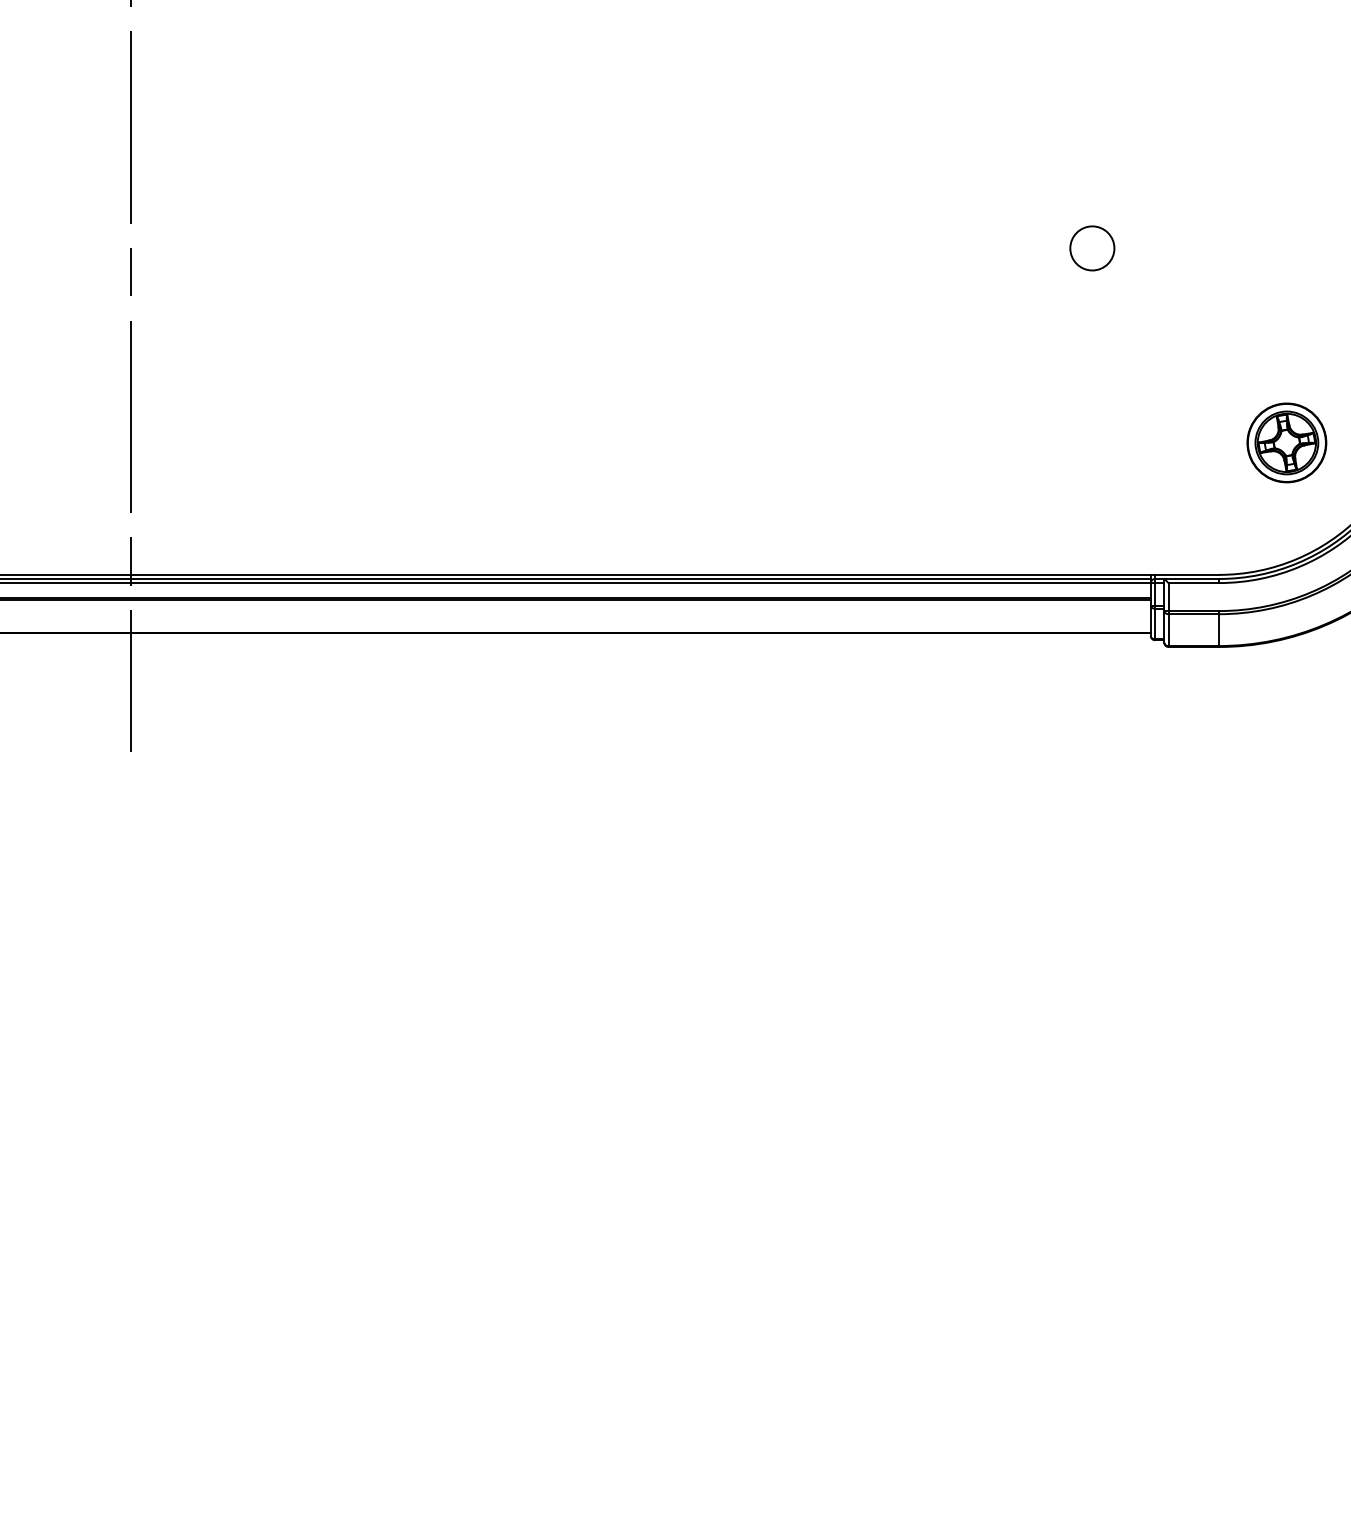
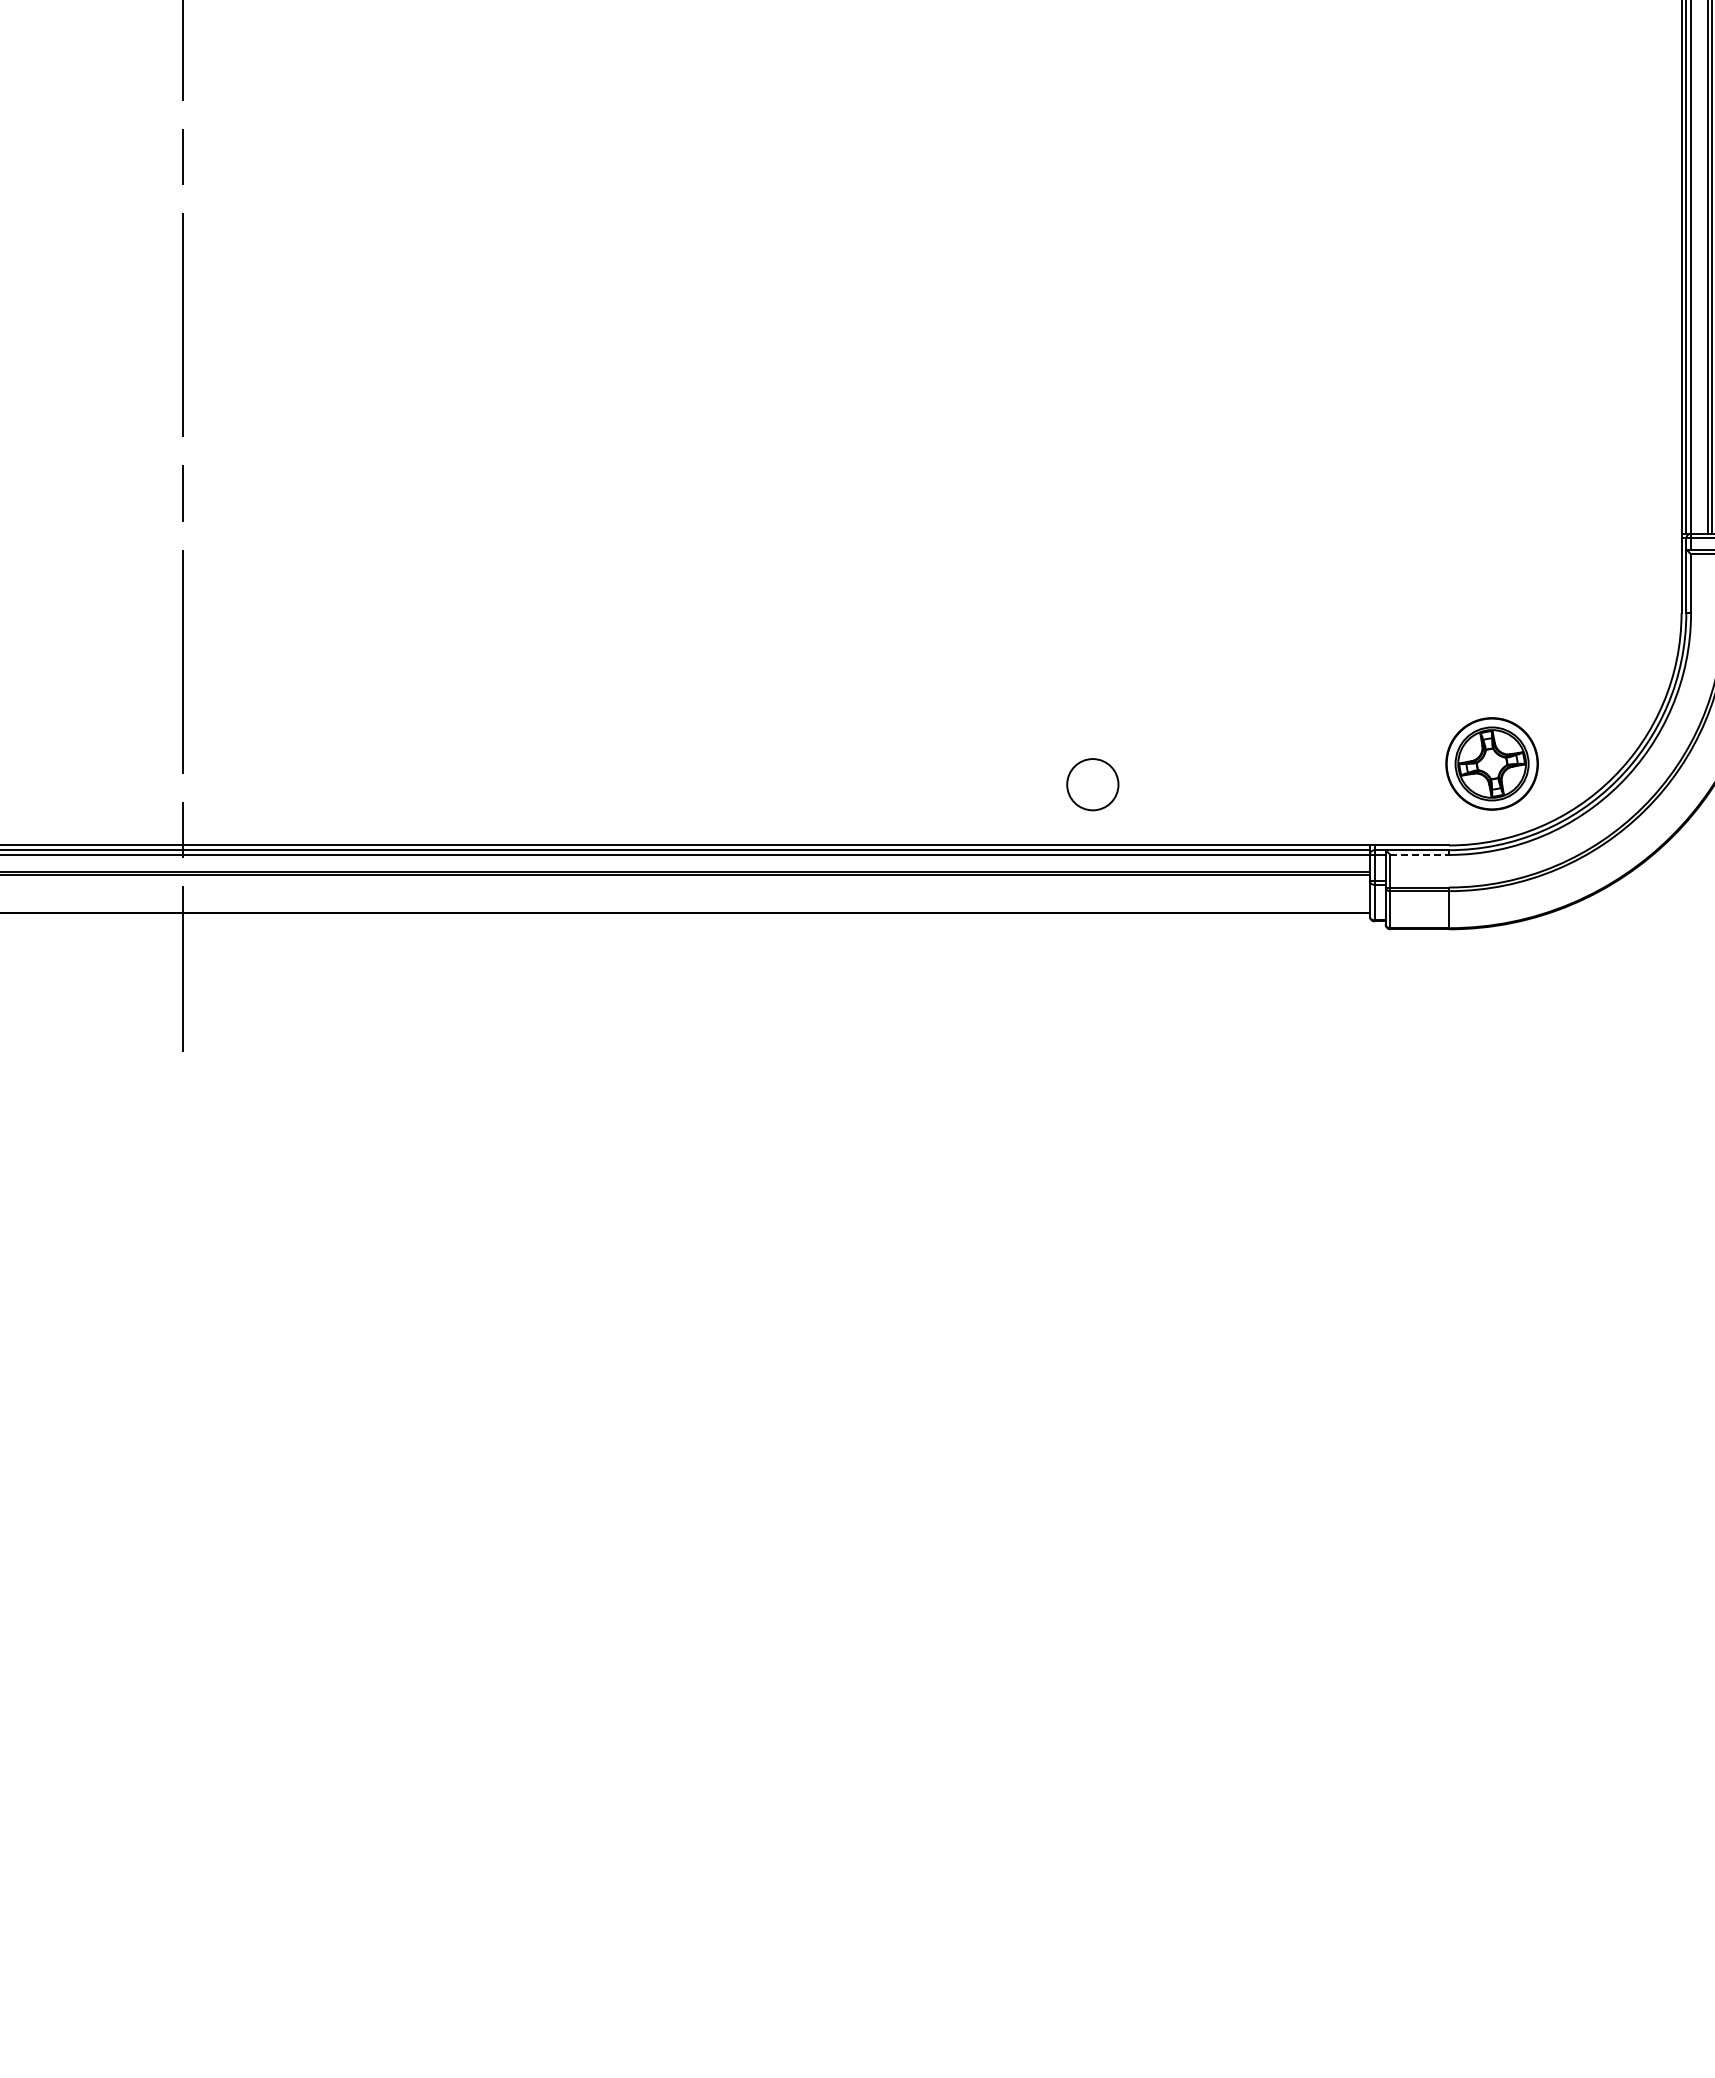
circle: (1092, 248) -> (1092, 784), moved
part: (1286, 442) -> (1491, 763), moved
line: (1194, 582) -> (1420, 854), solid -> dashed

